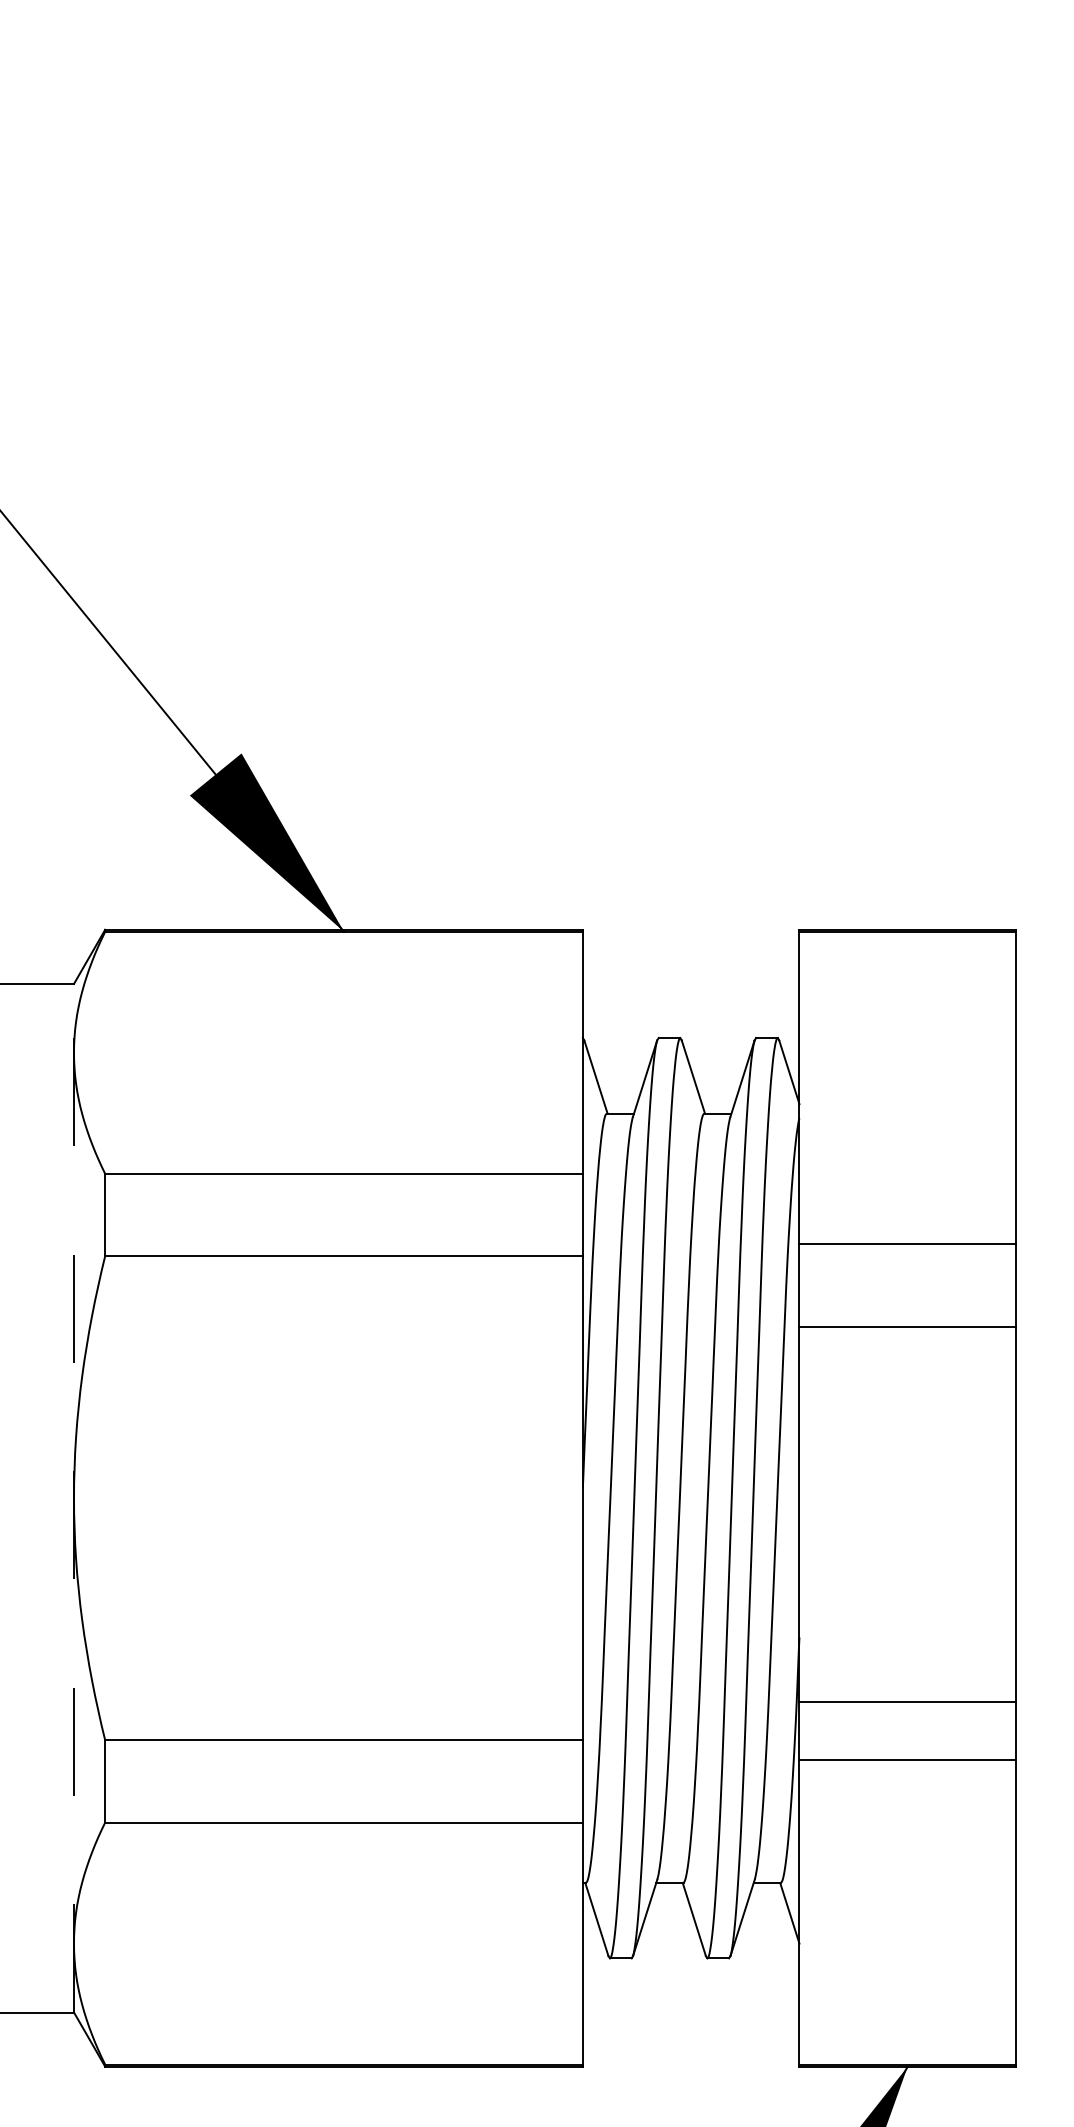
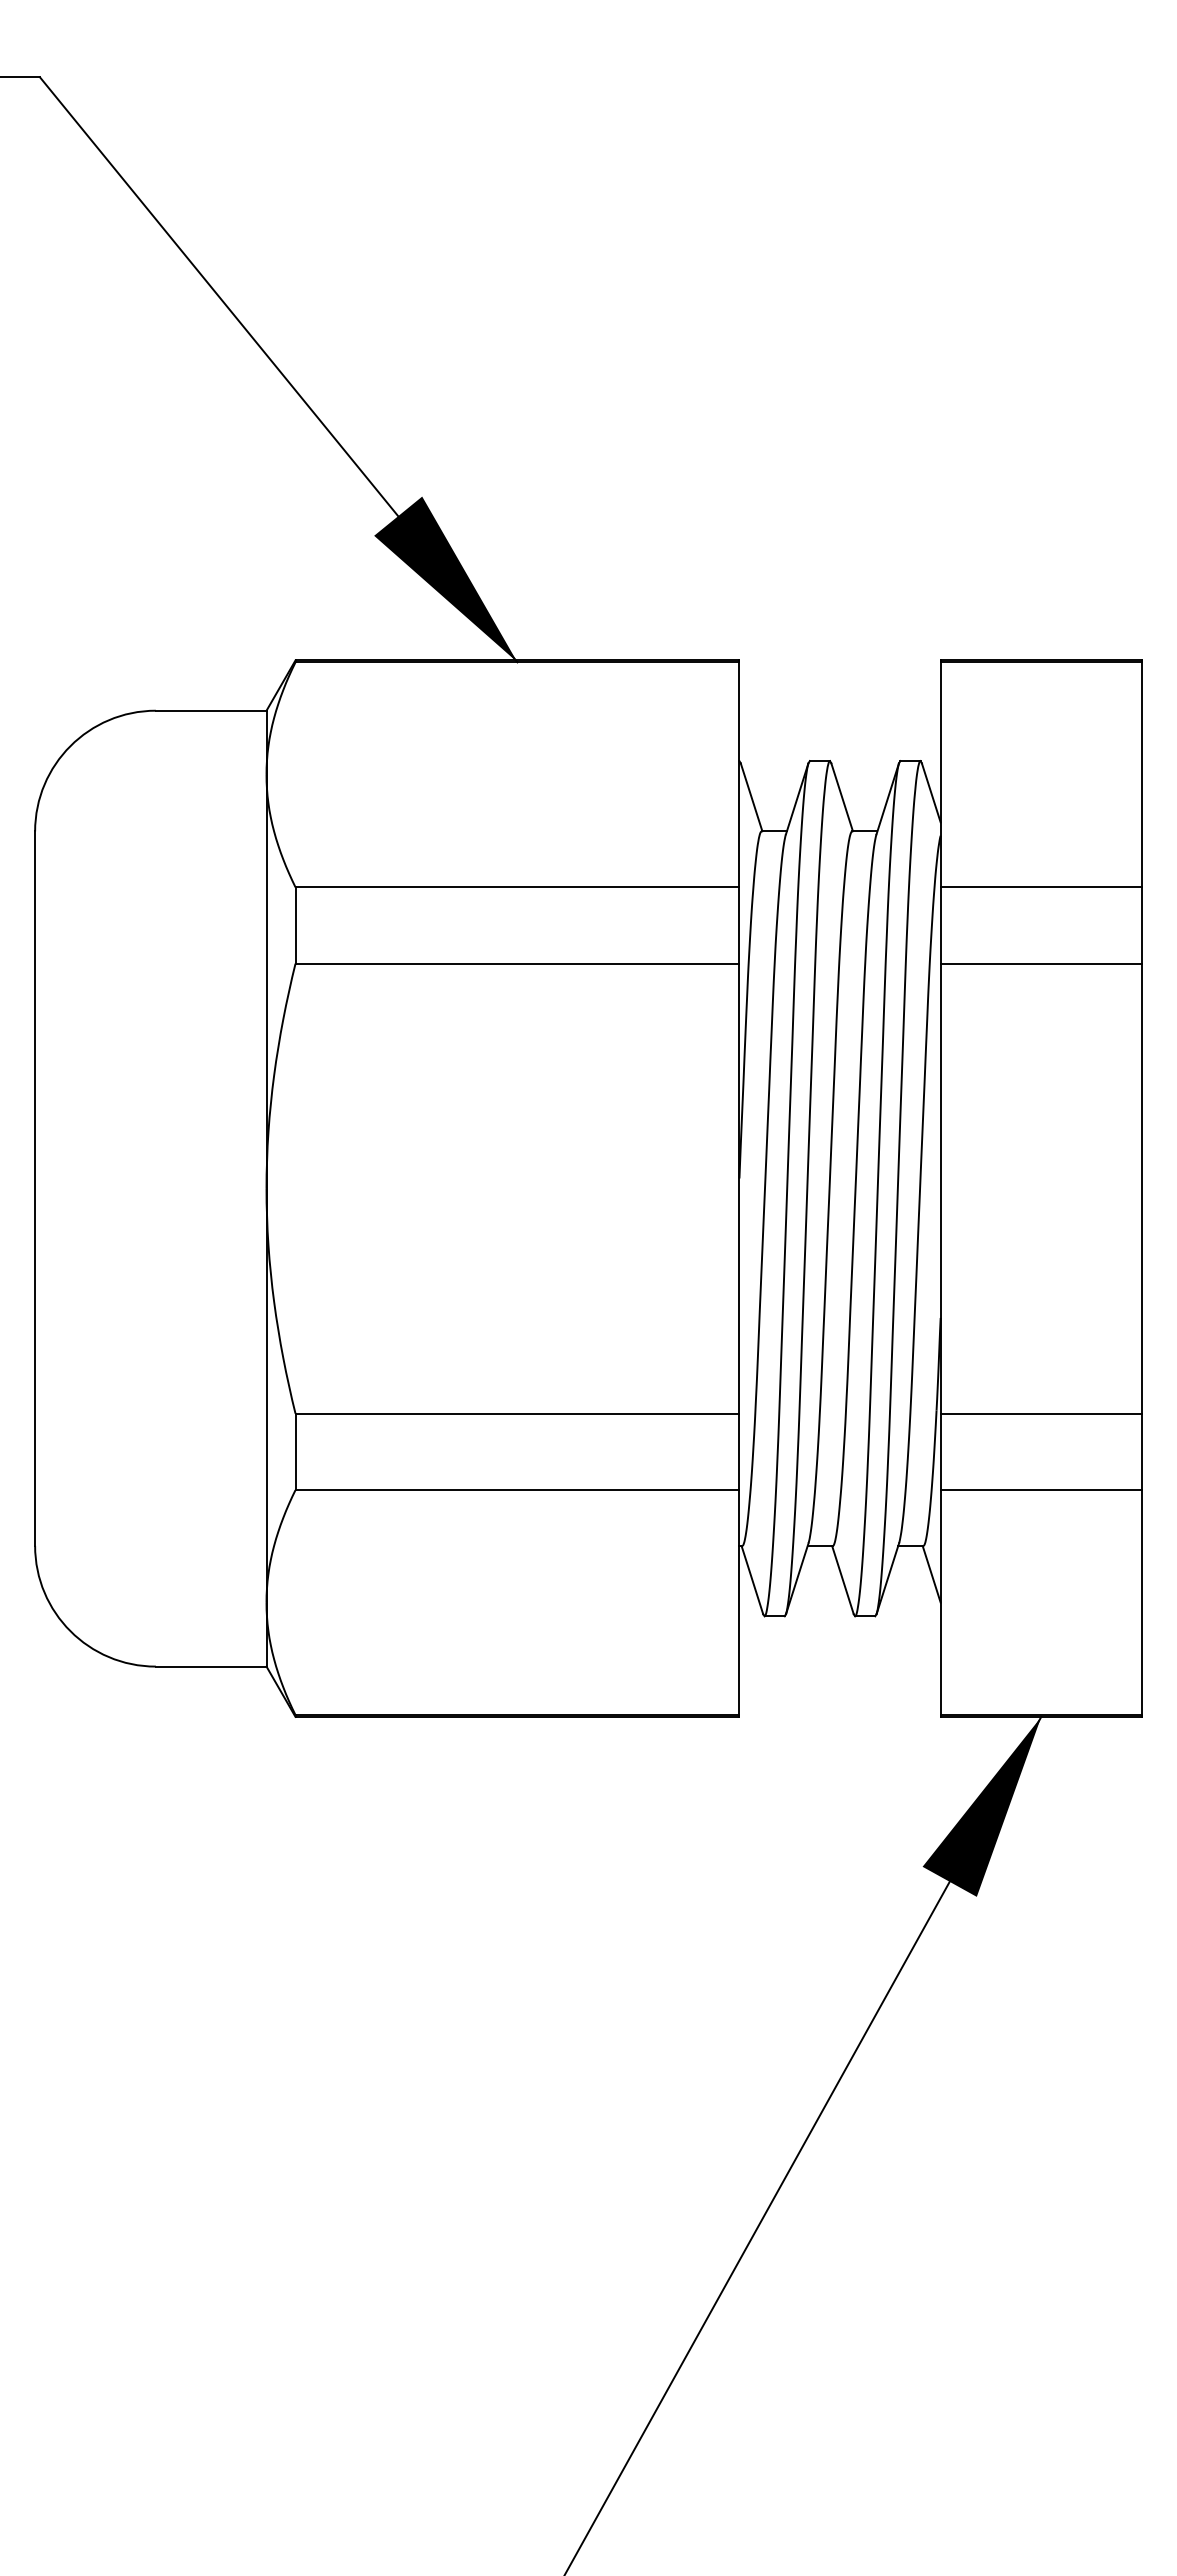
line: (906, 1244) -> (1040, 887), moved
line: (906, 1326) -> (1040, 963), moved
line: (73, 1498) -> (266, 1188), dashed -> solid
line: (906, 1701) -> (1040, 1413), moved
line: (906, 1760) -> (1040, 1490), moved

